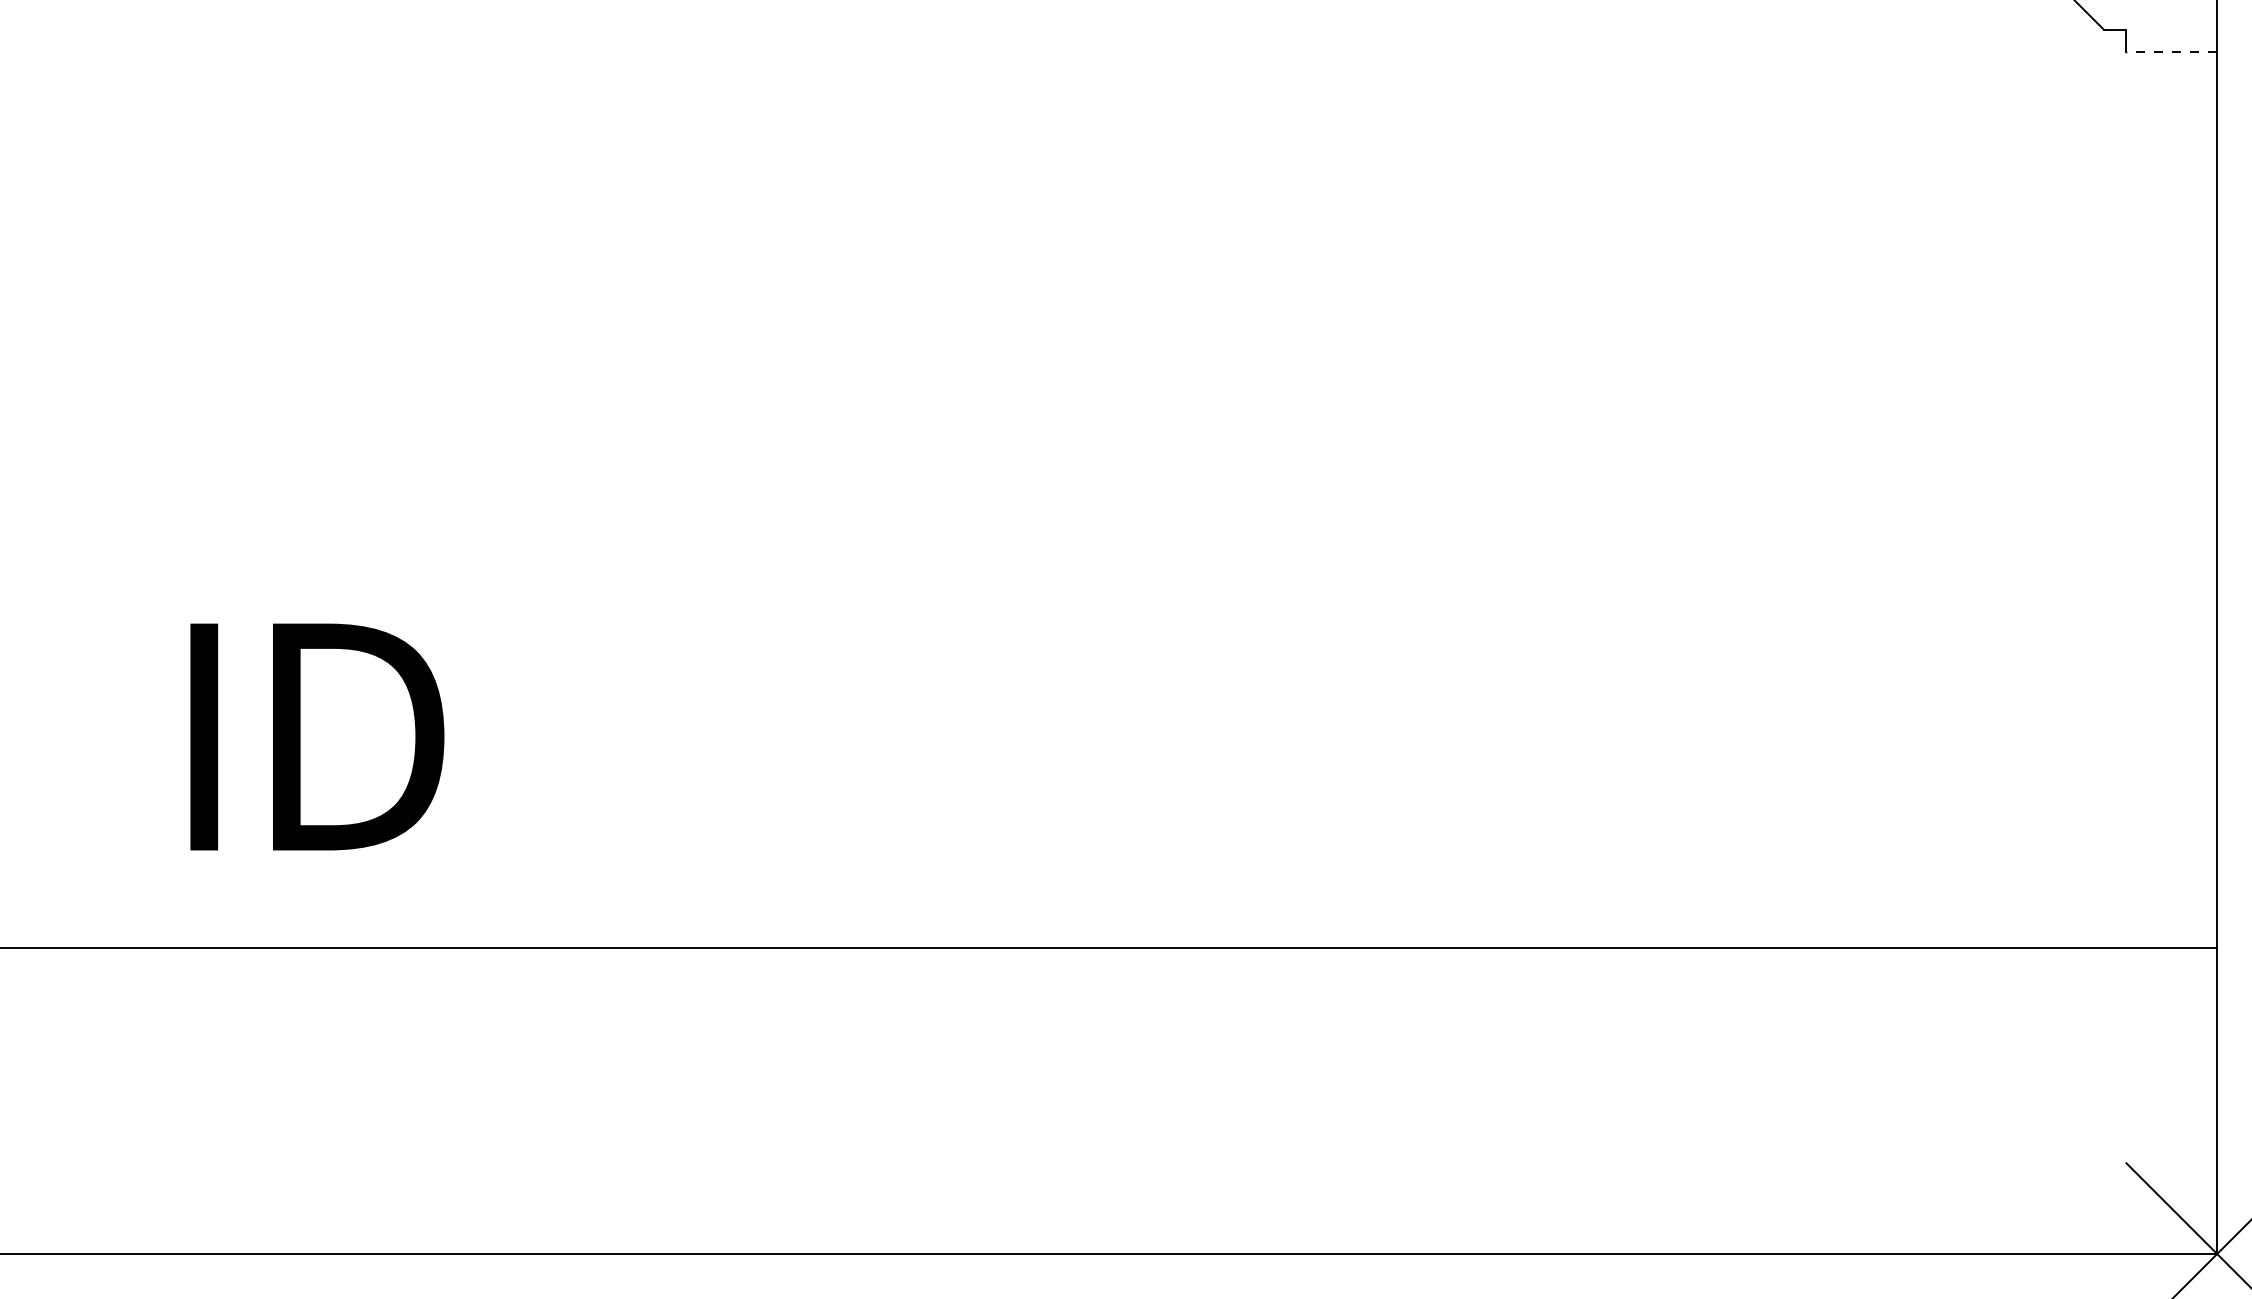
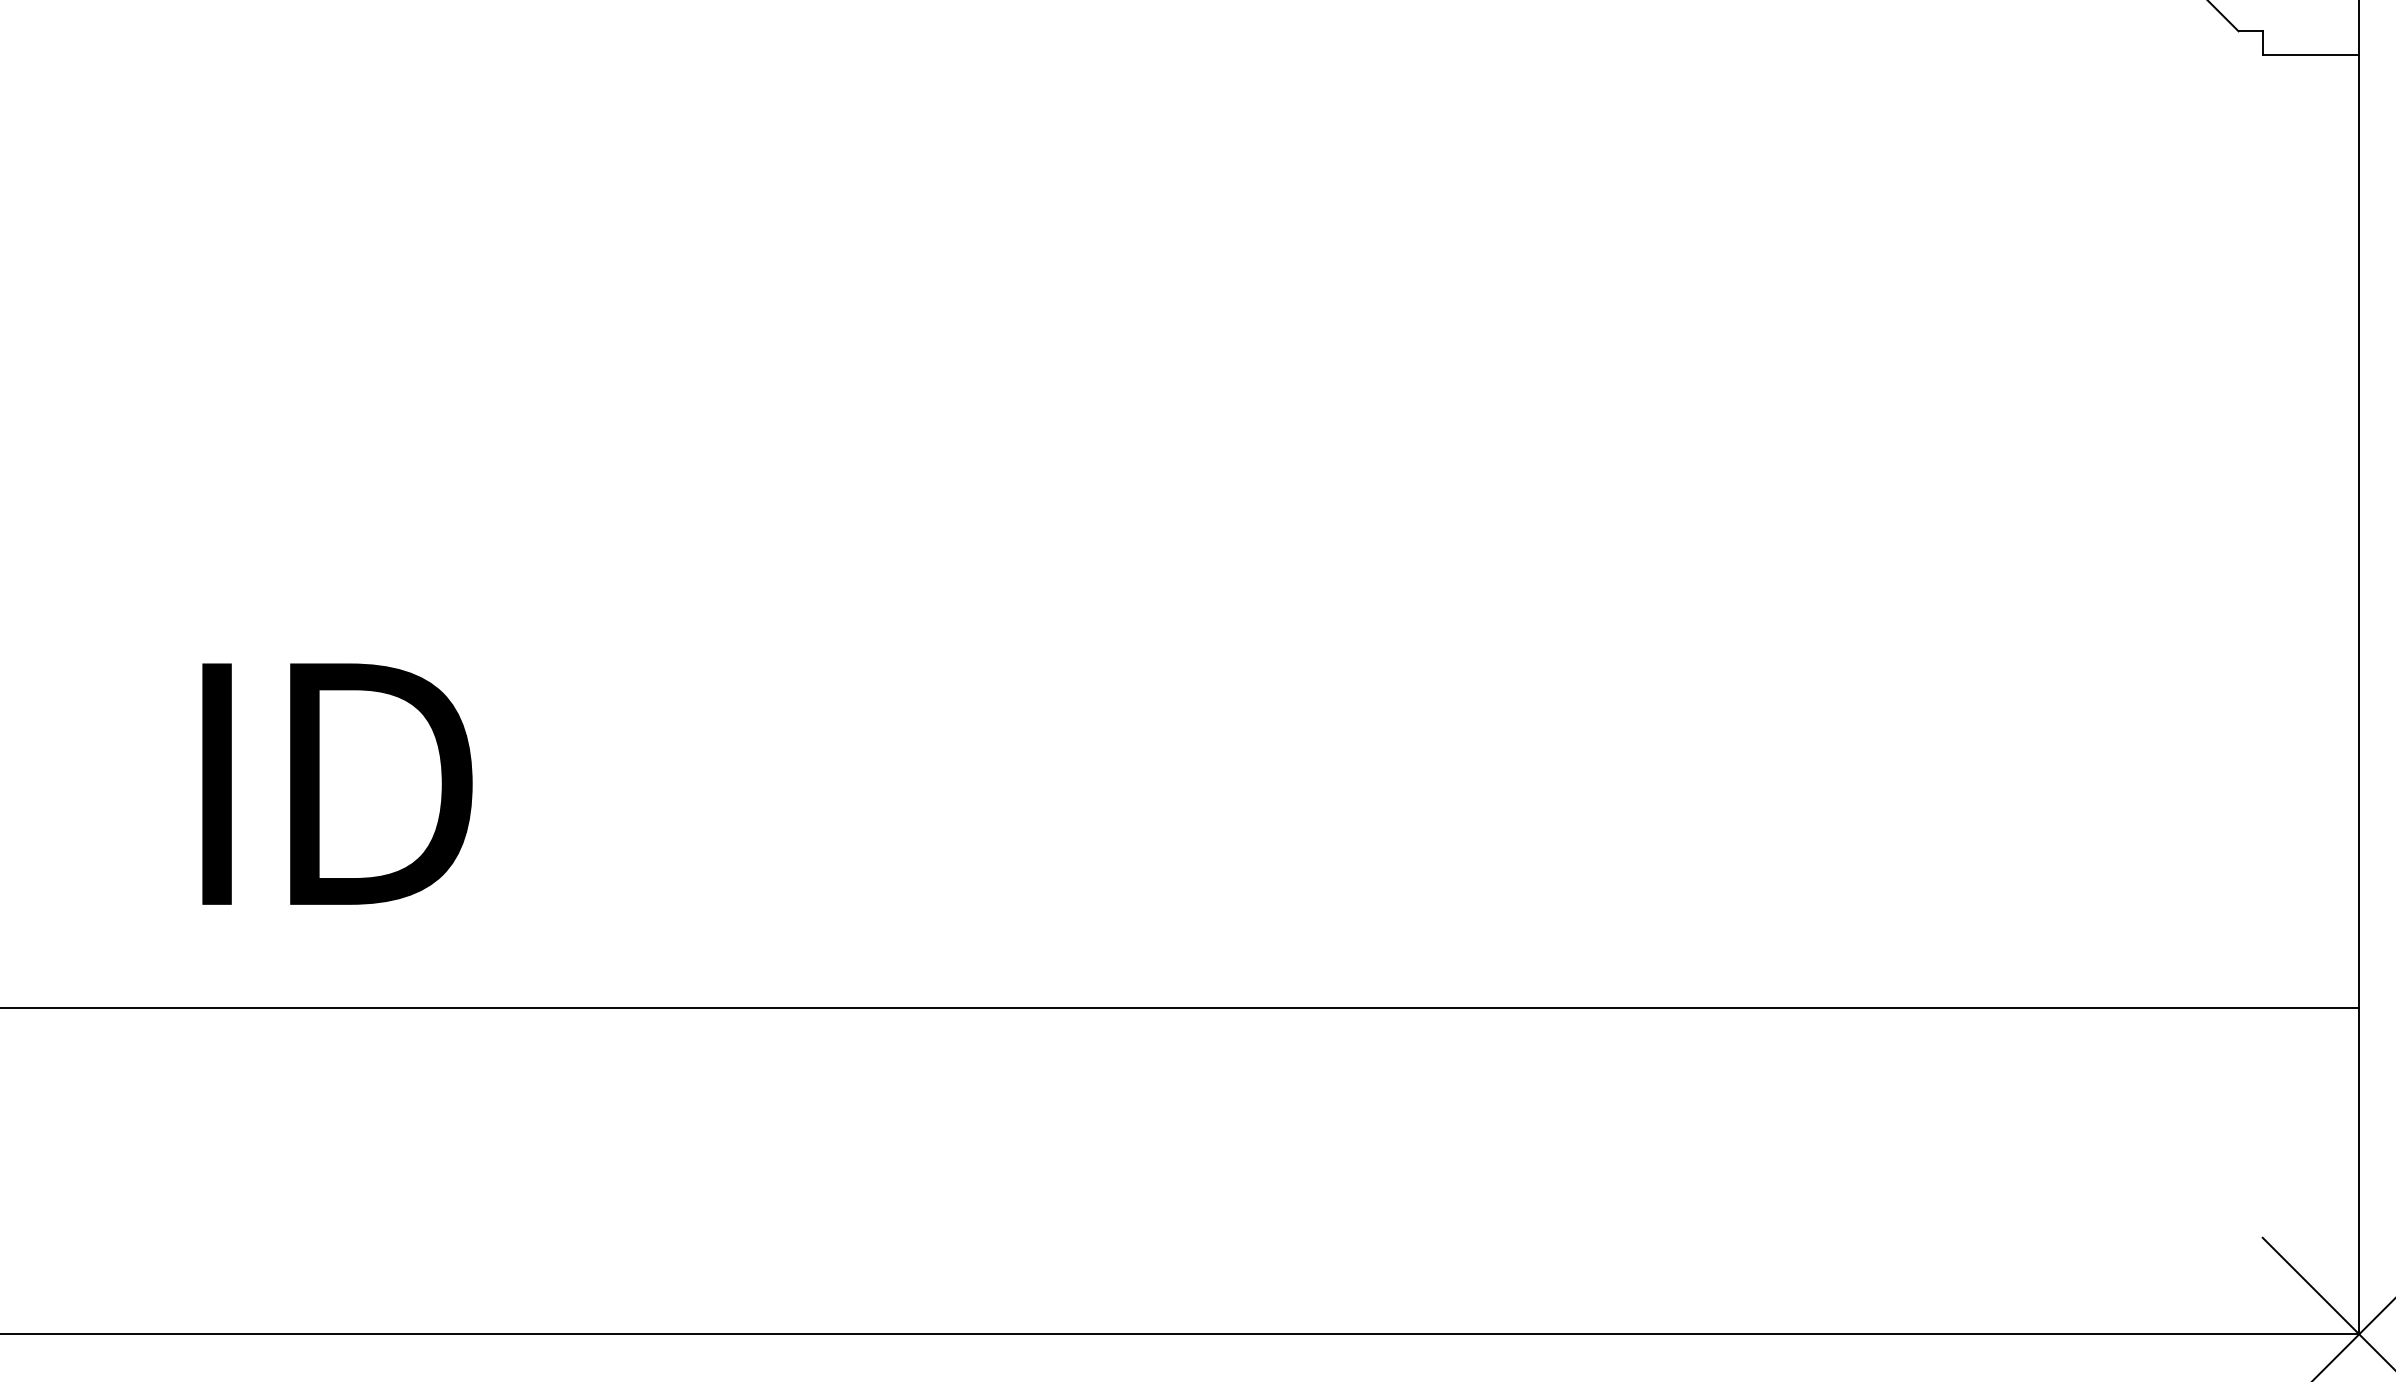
line: (2171, 52) -> (2310, 55), dashed -> solid

